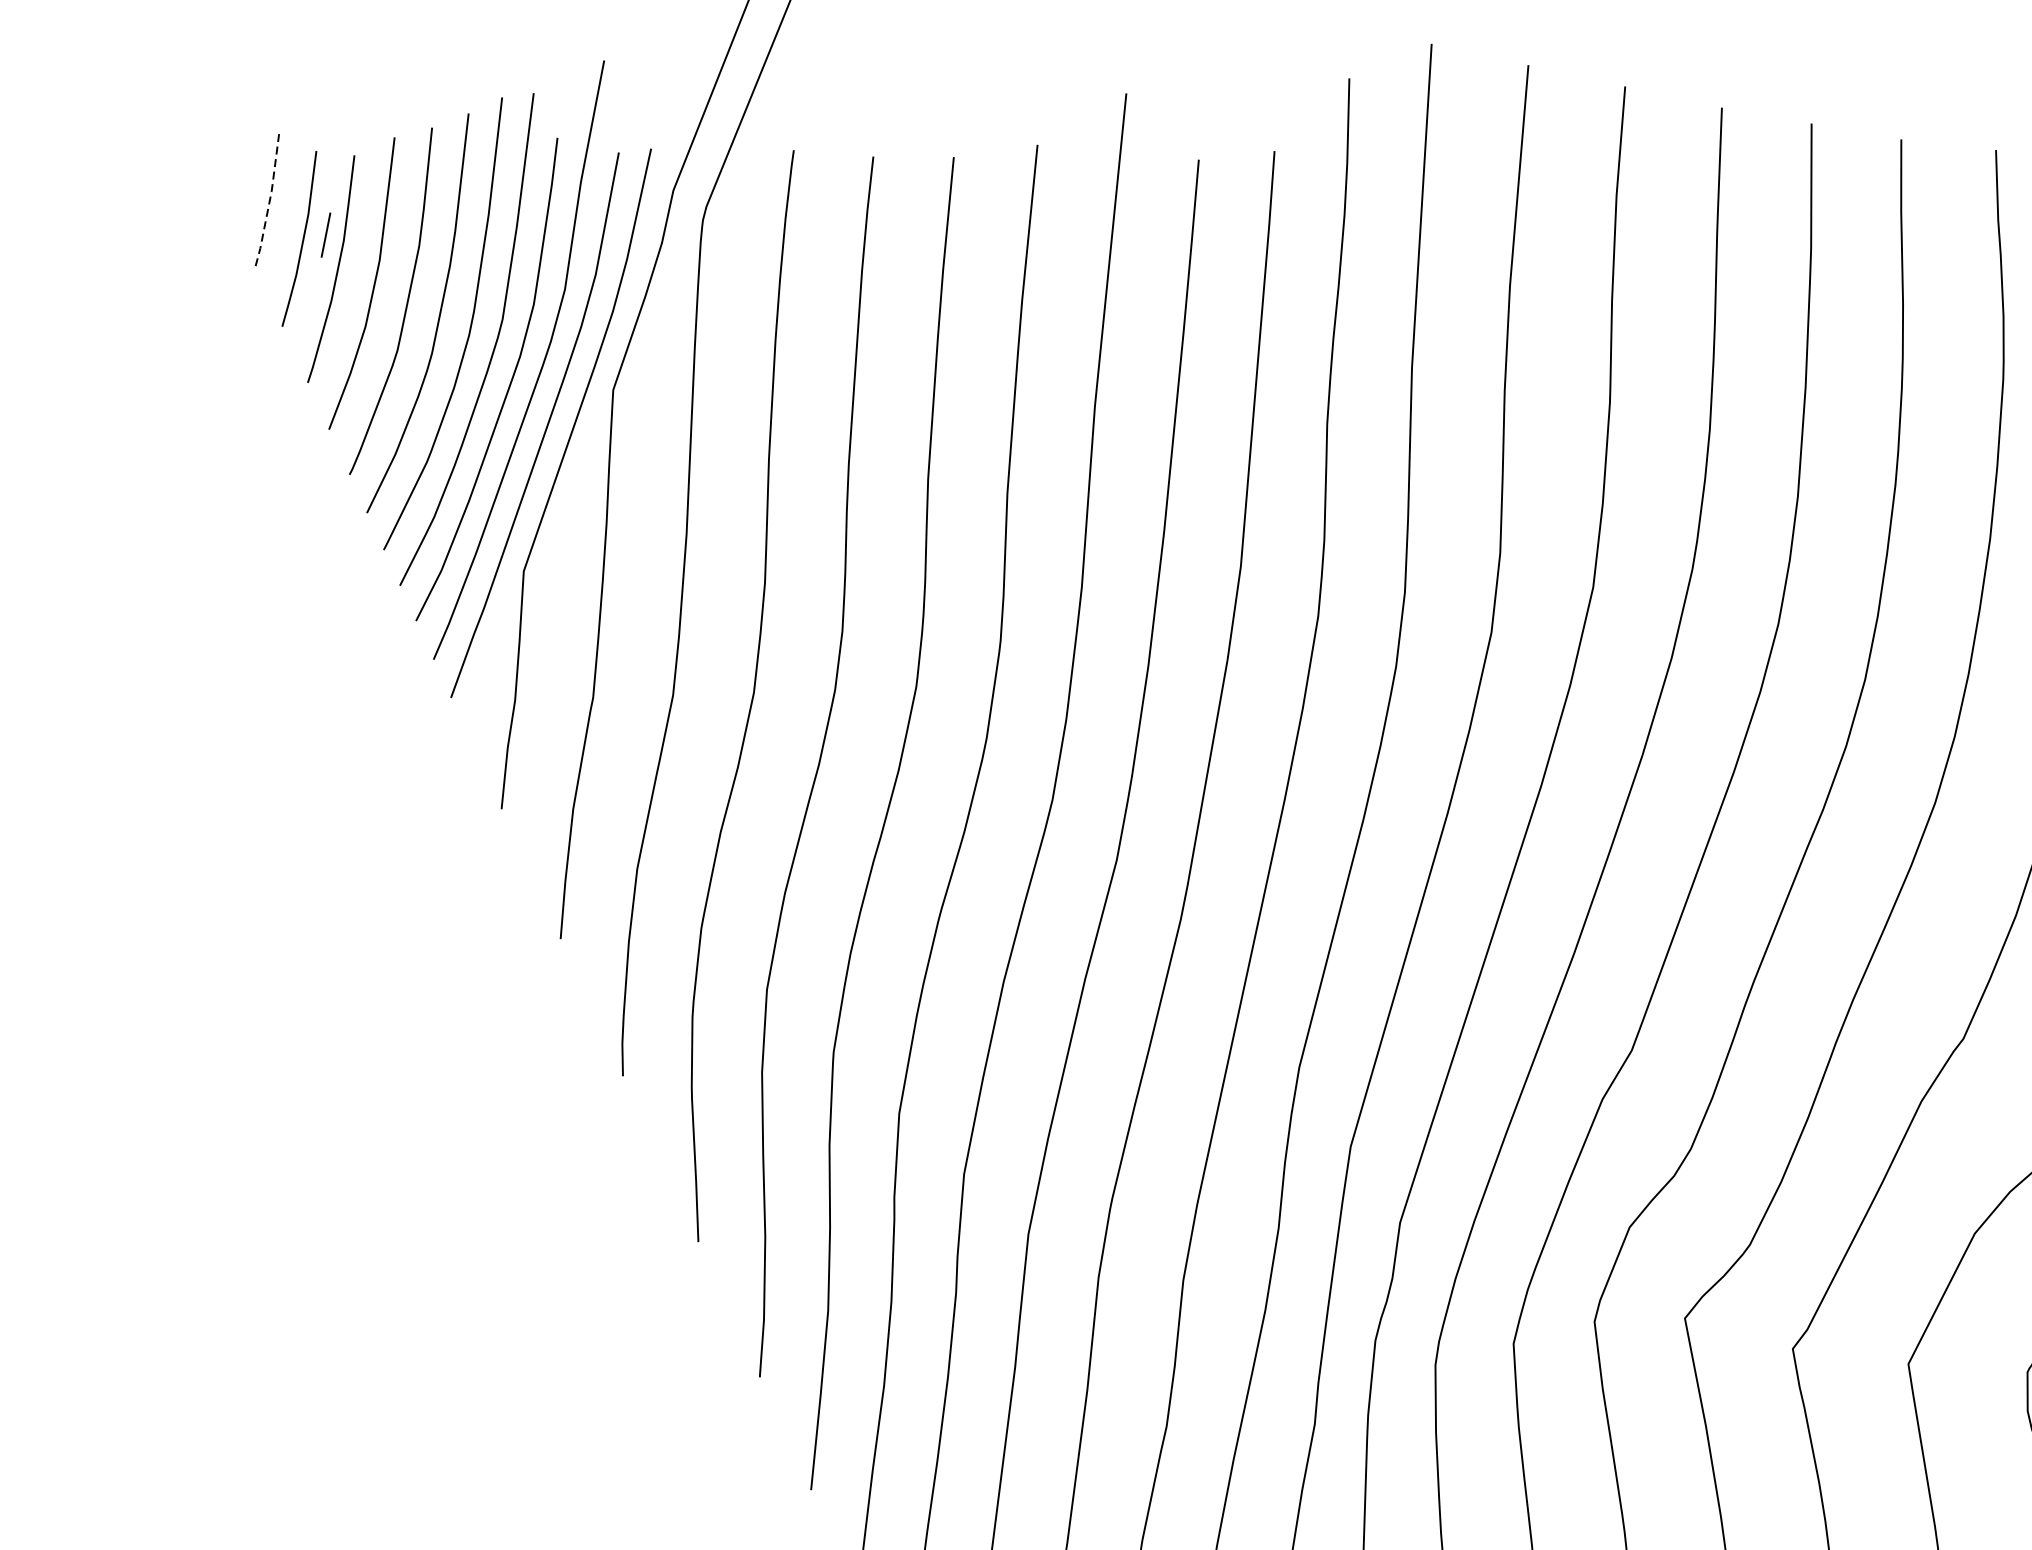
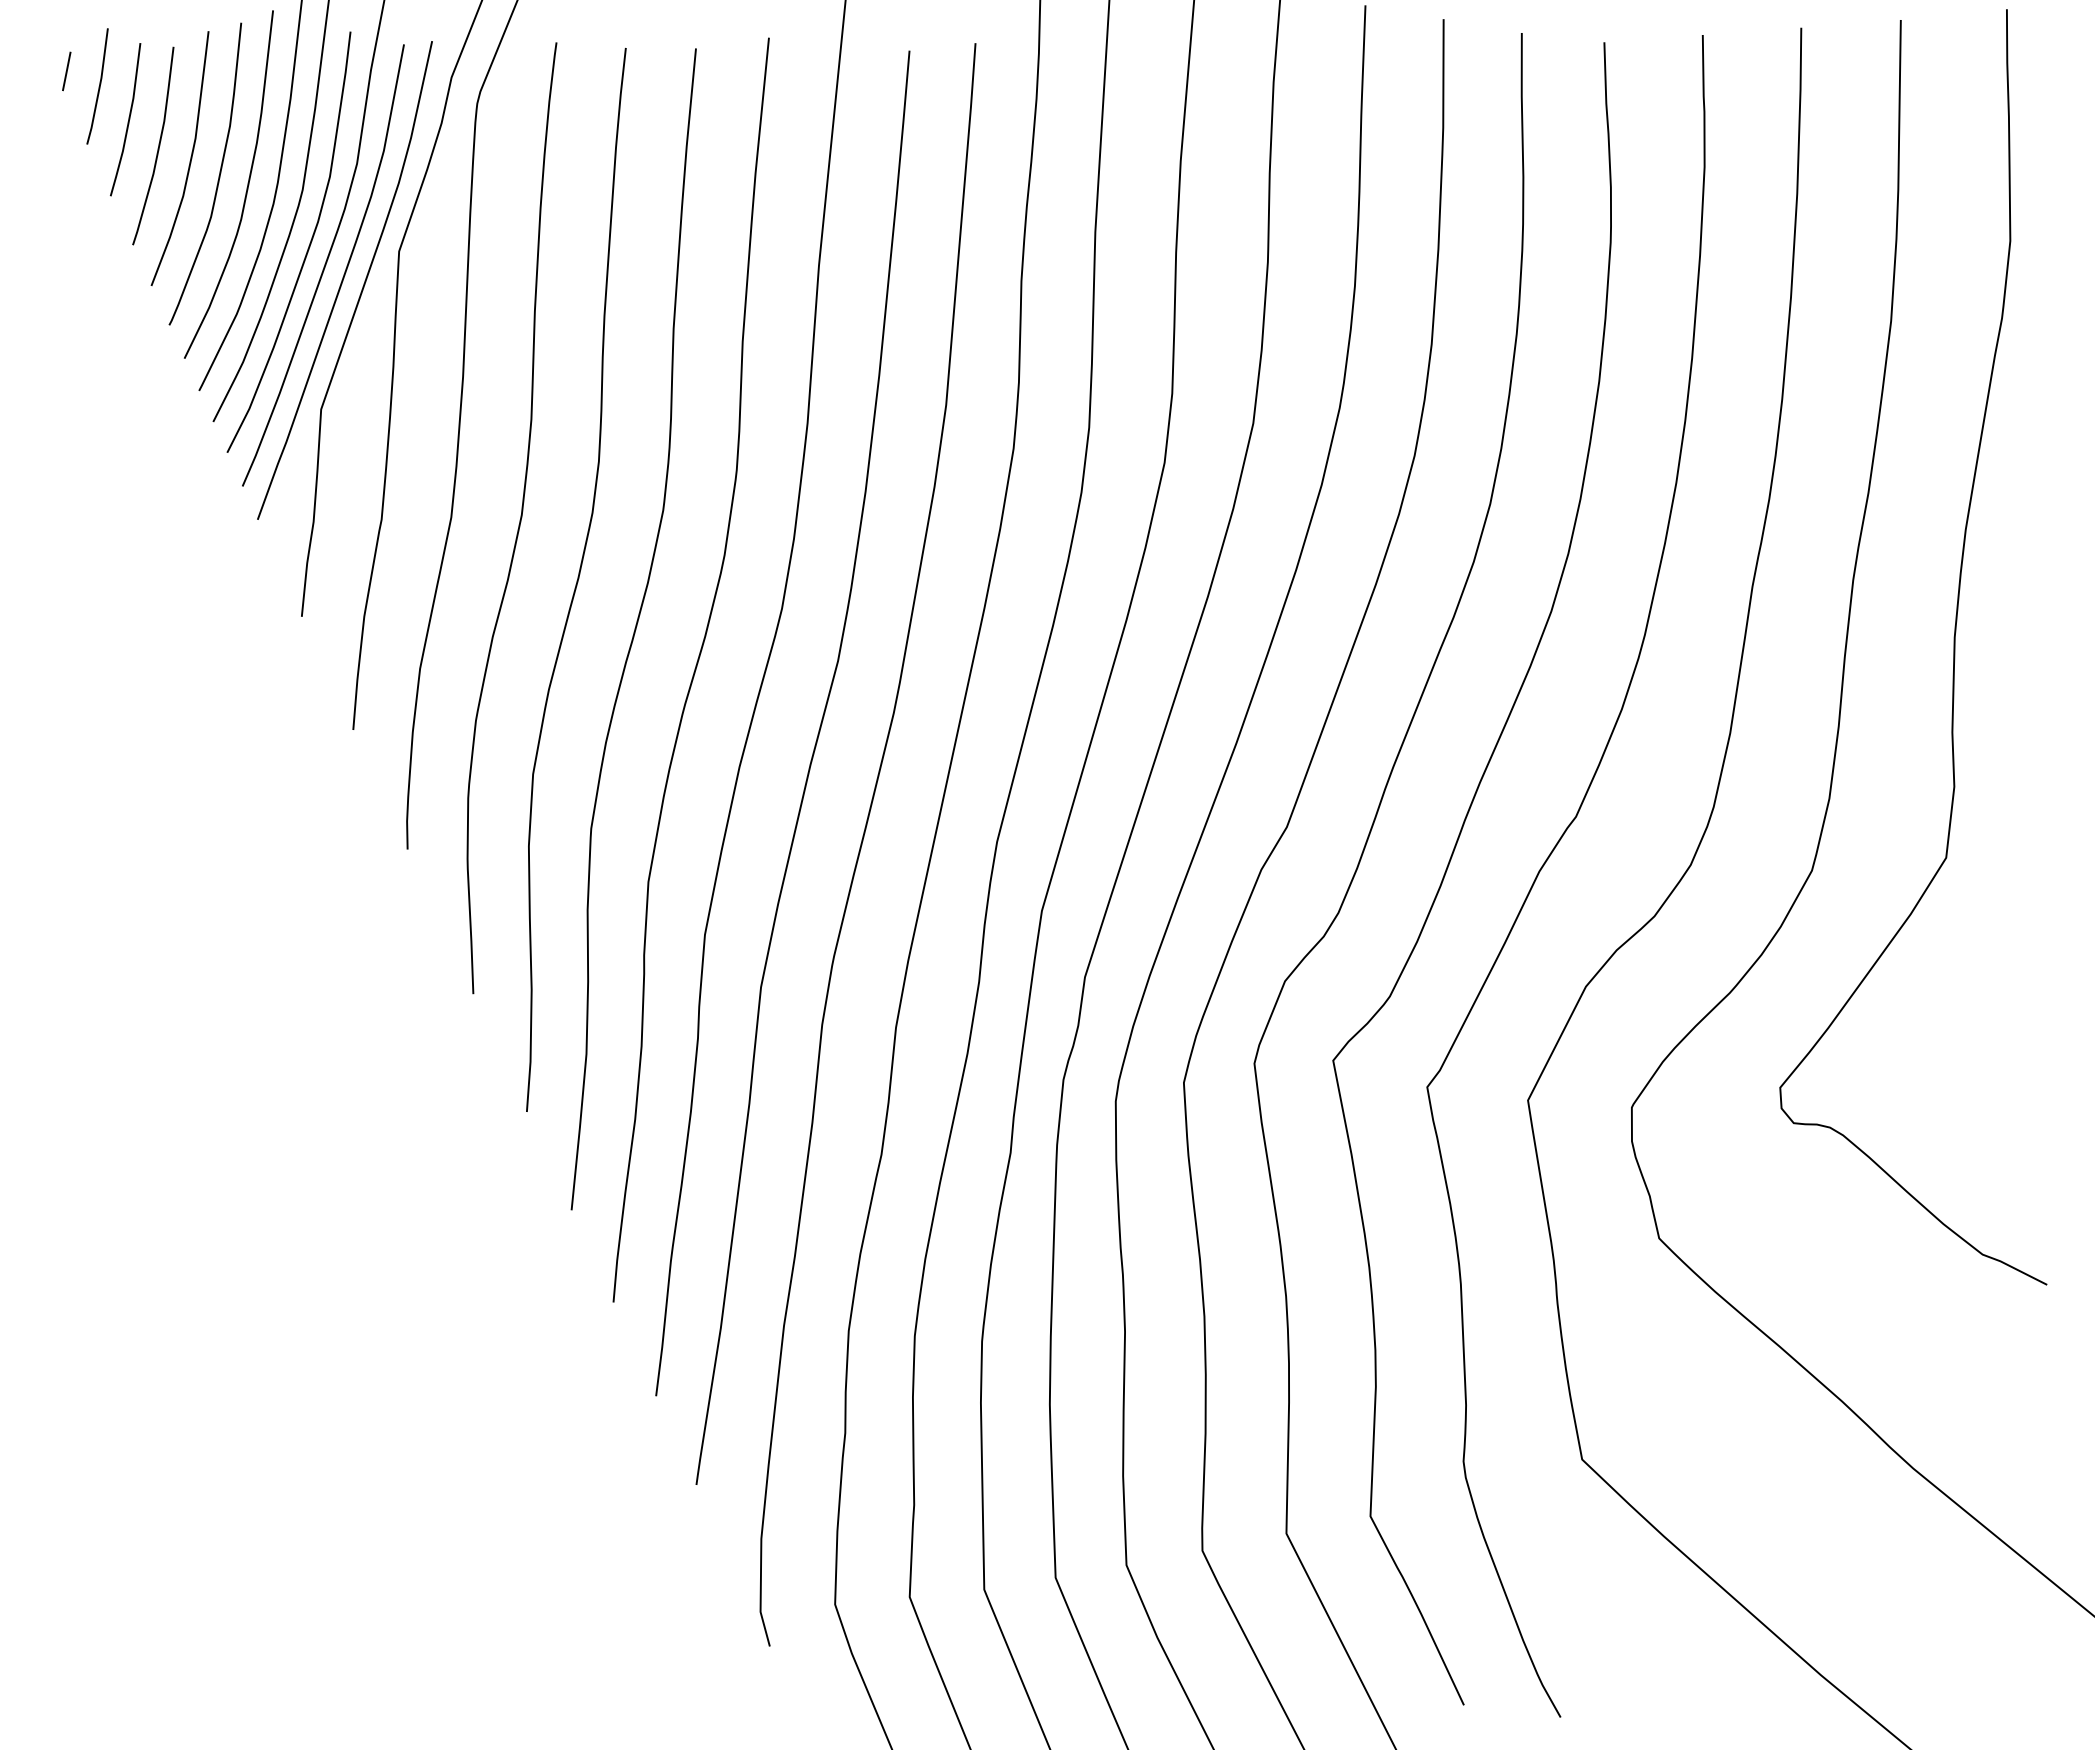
line: (269, 200) -> (99, 86), dashed -> solid
line: (325, 235) -> (66, 71), moved

